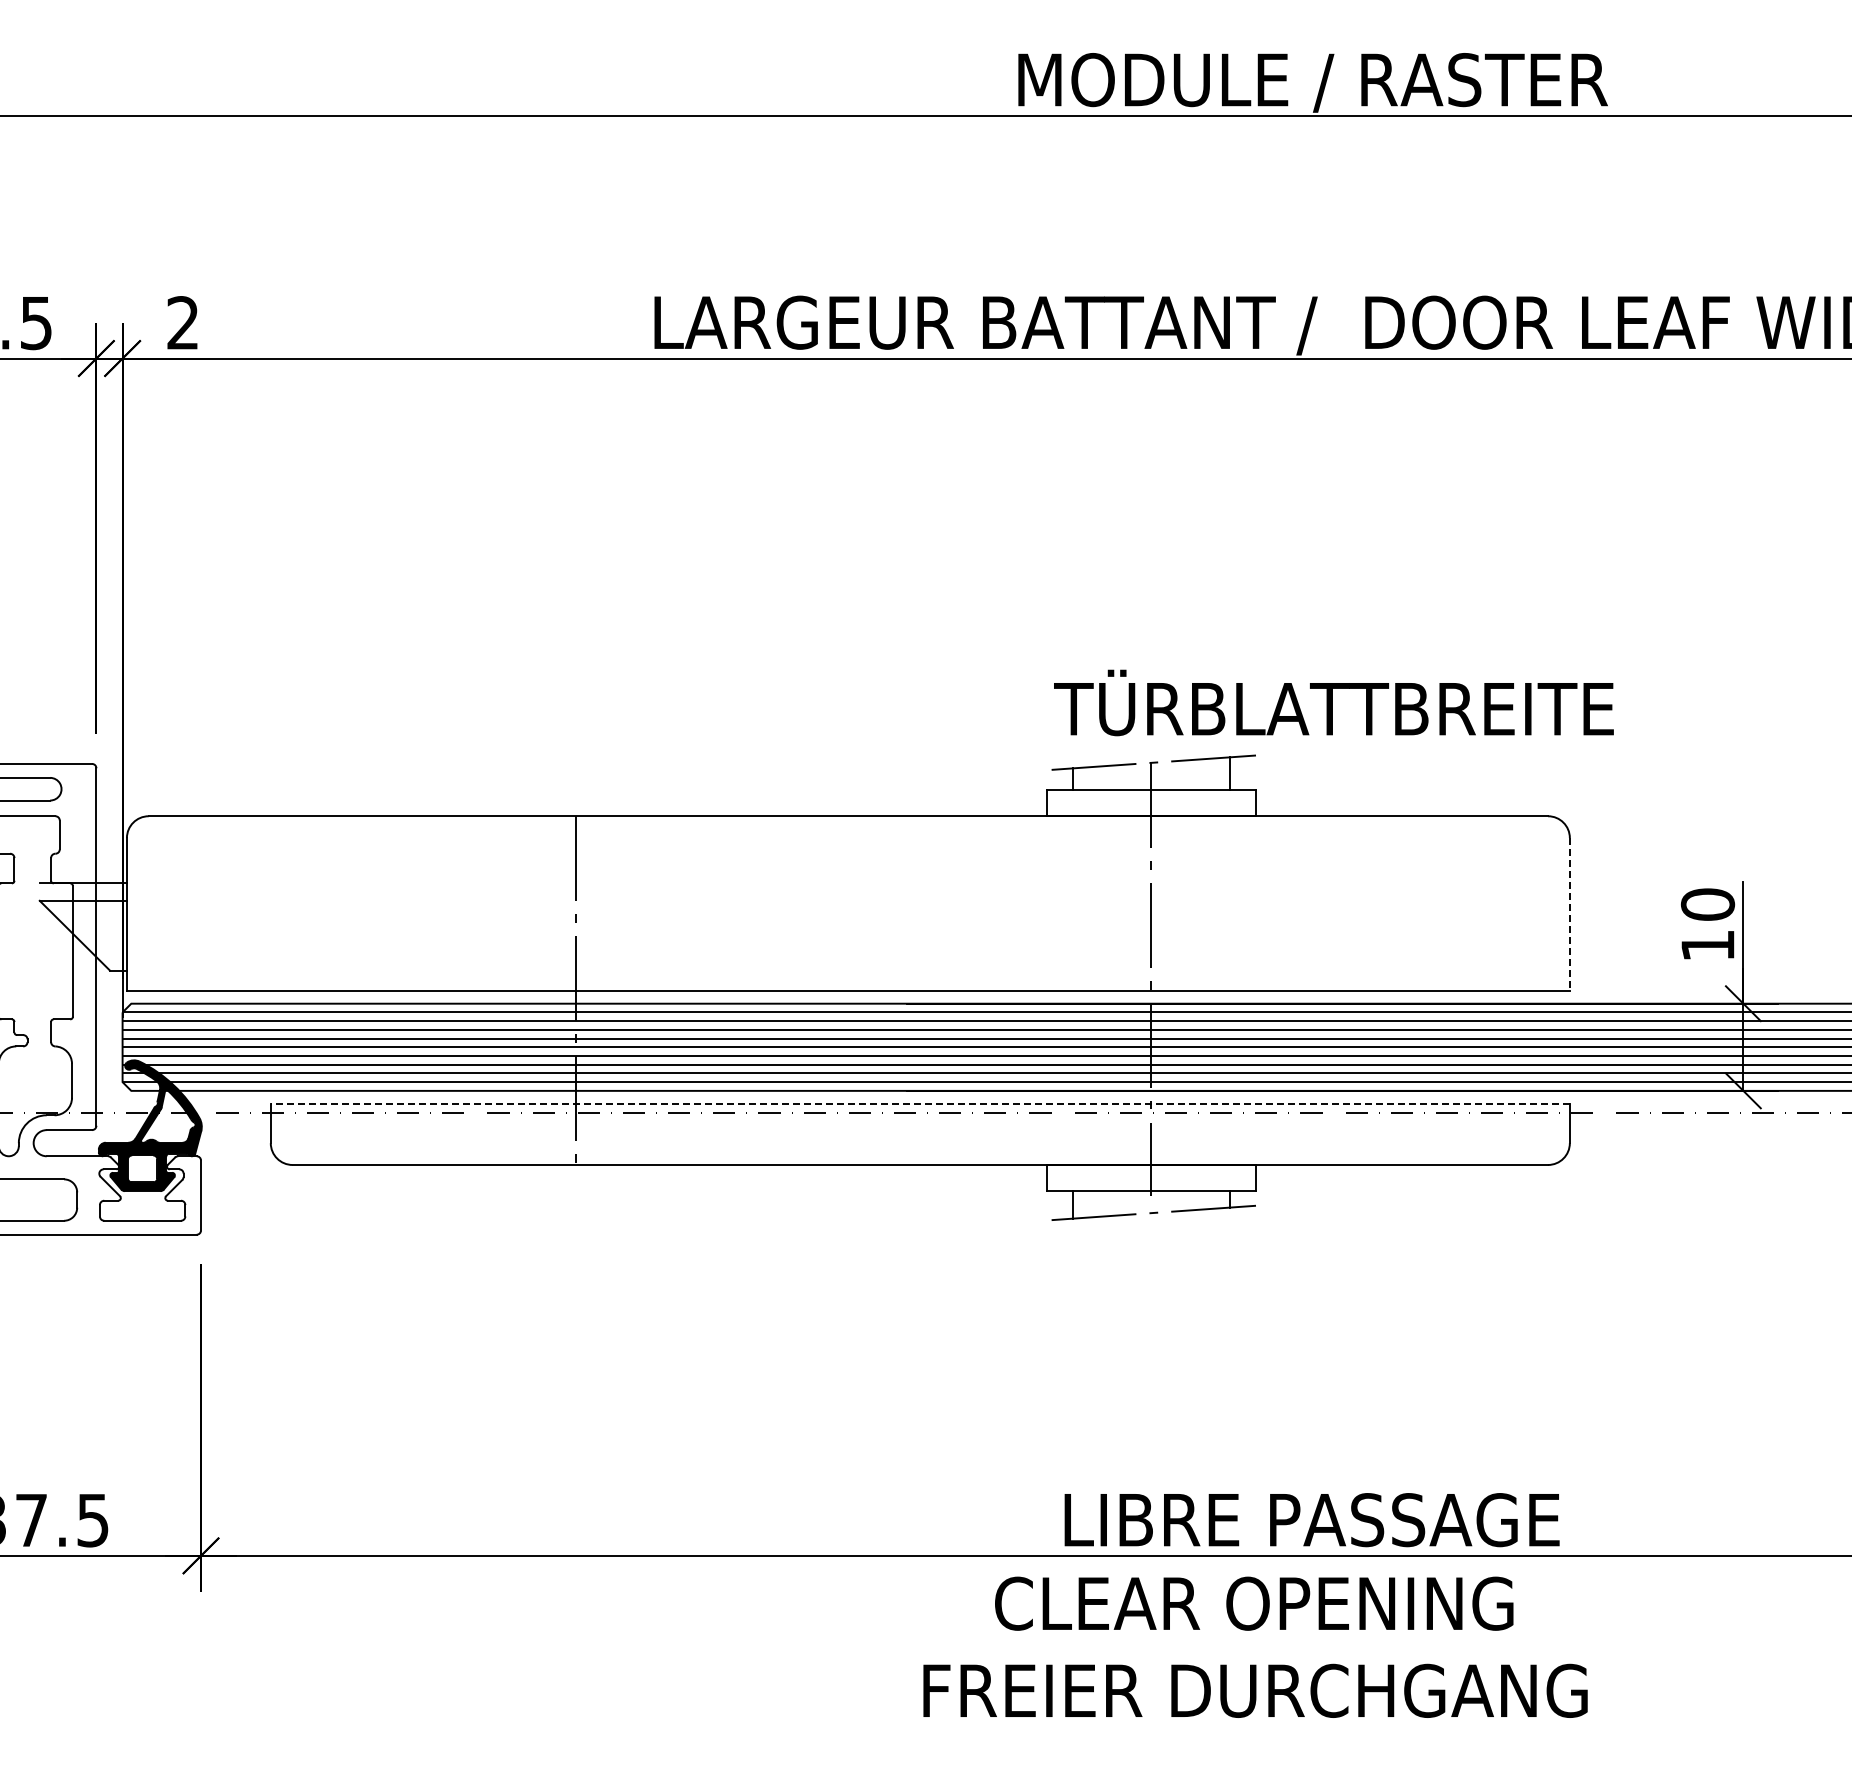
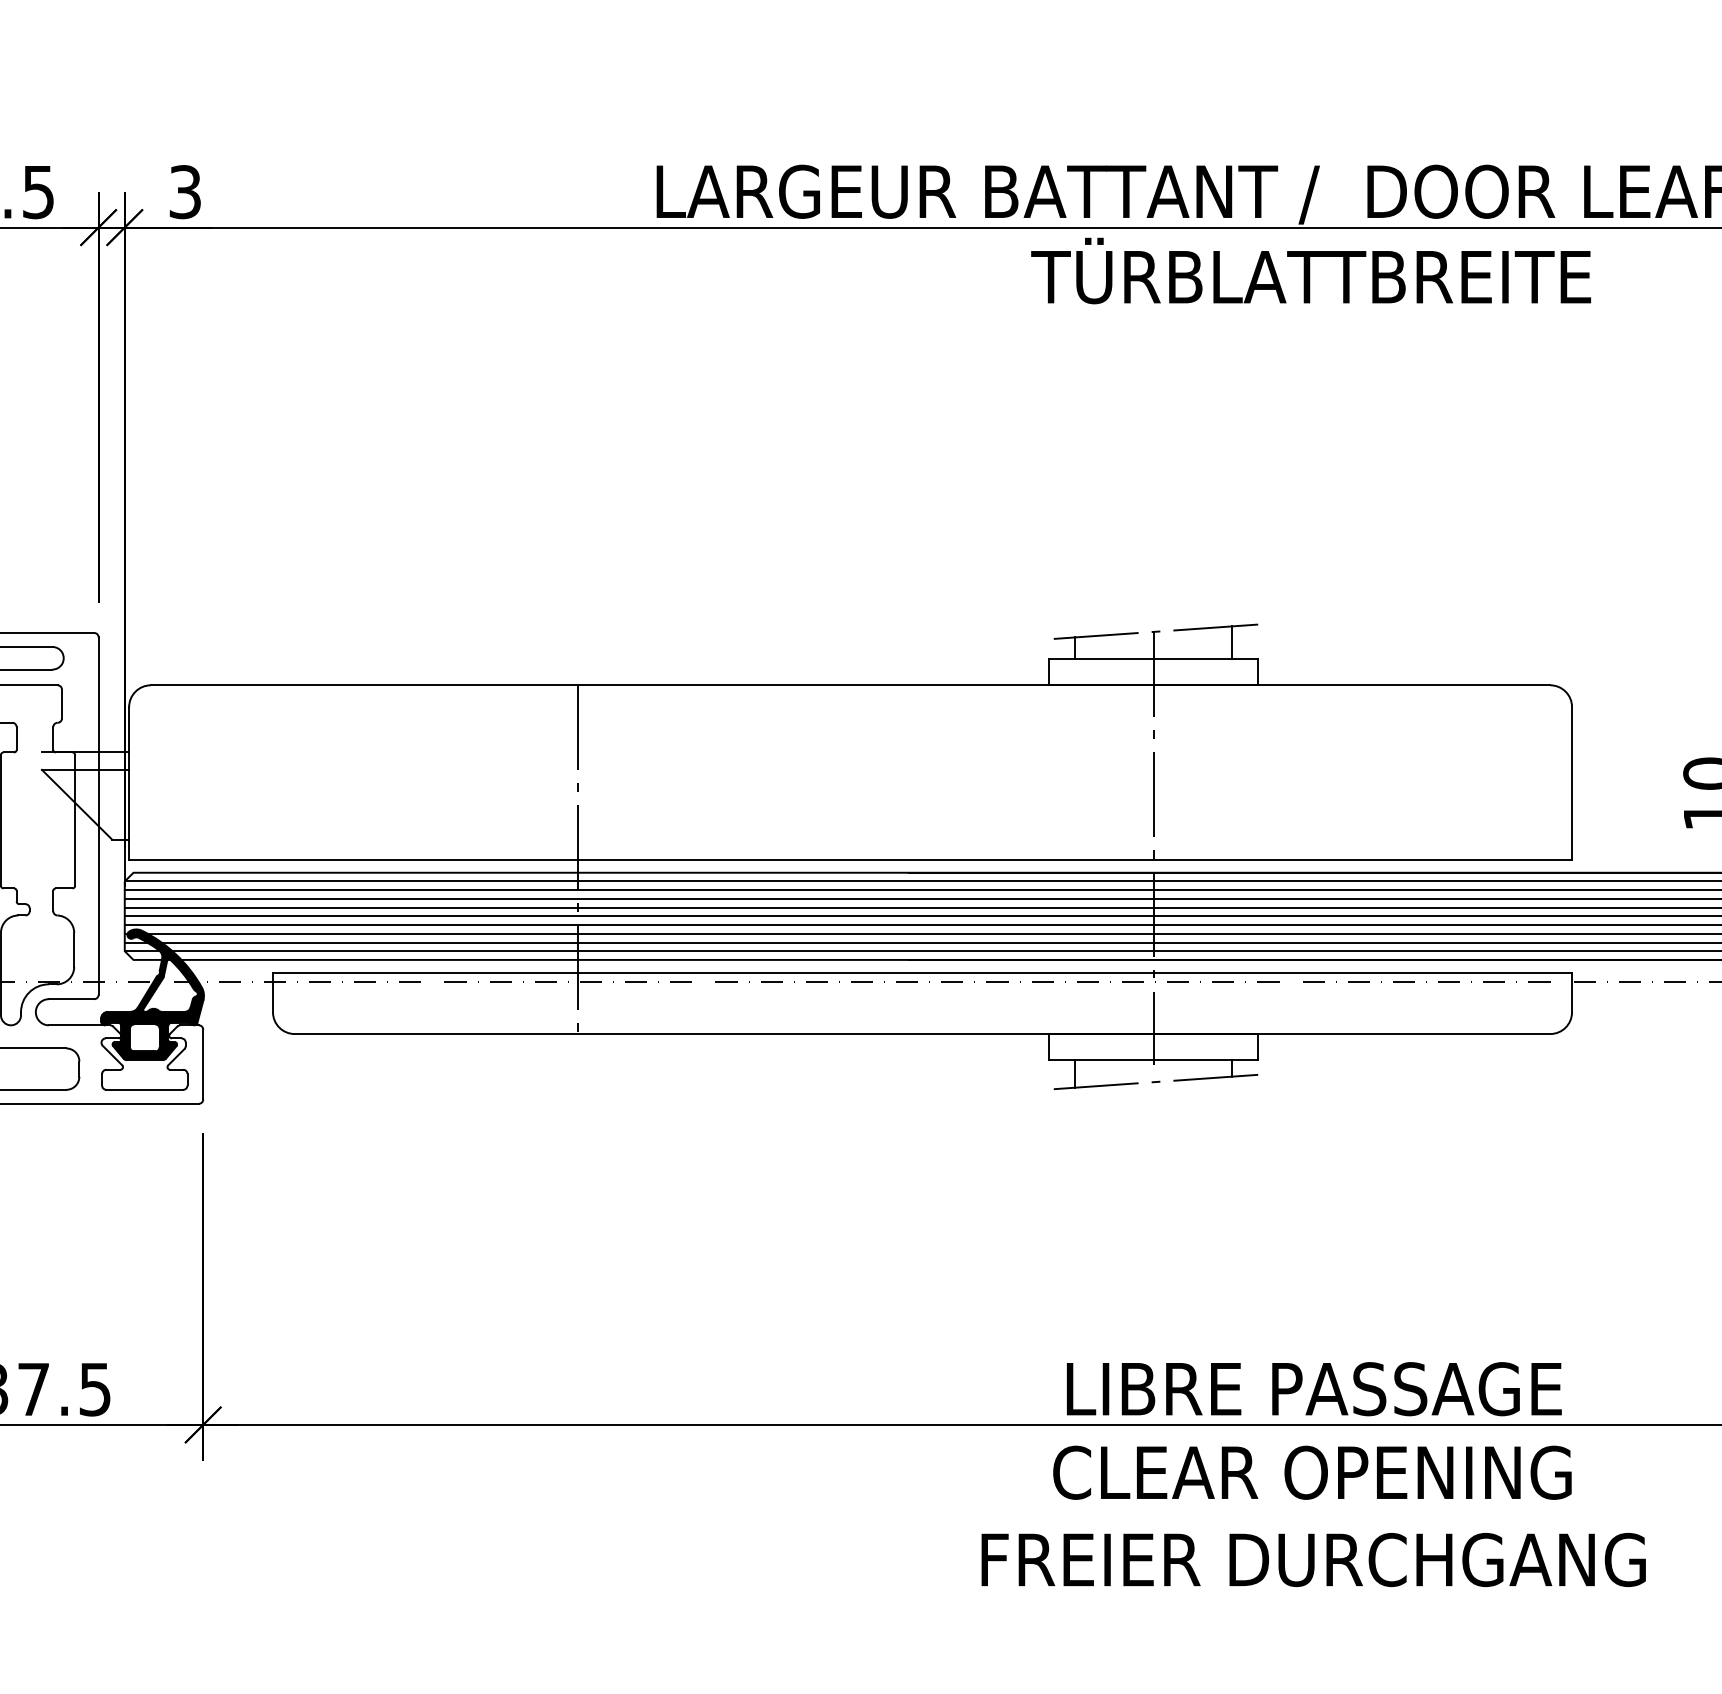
text: (182, 323) -> (184, 192), 2 -> 3
text: (1333, 702) -> (1310, 270), moved
line: (1569, 914) -> (1571, 783), dashed -> solid
line: (920, 1103) -> (922, 972), dashed -> solid
text: (1255, 1646) -> (1313, 1515), moved

